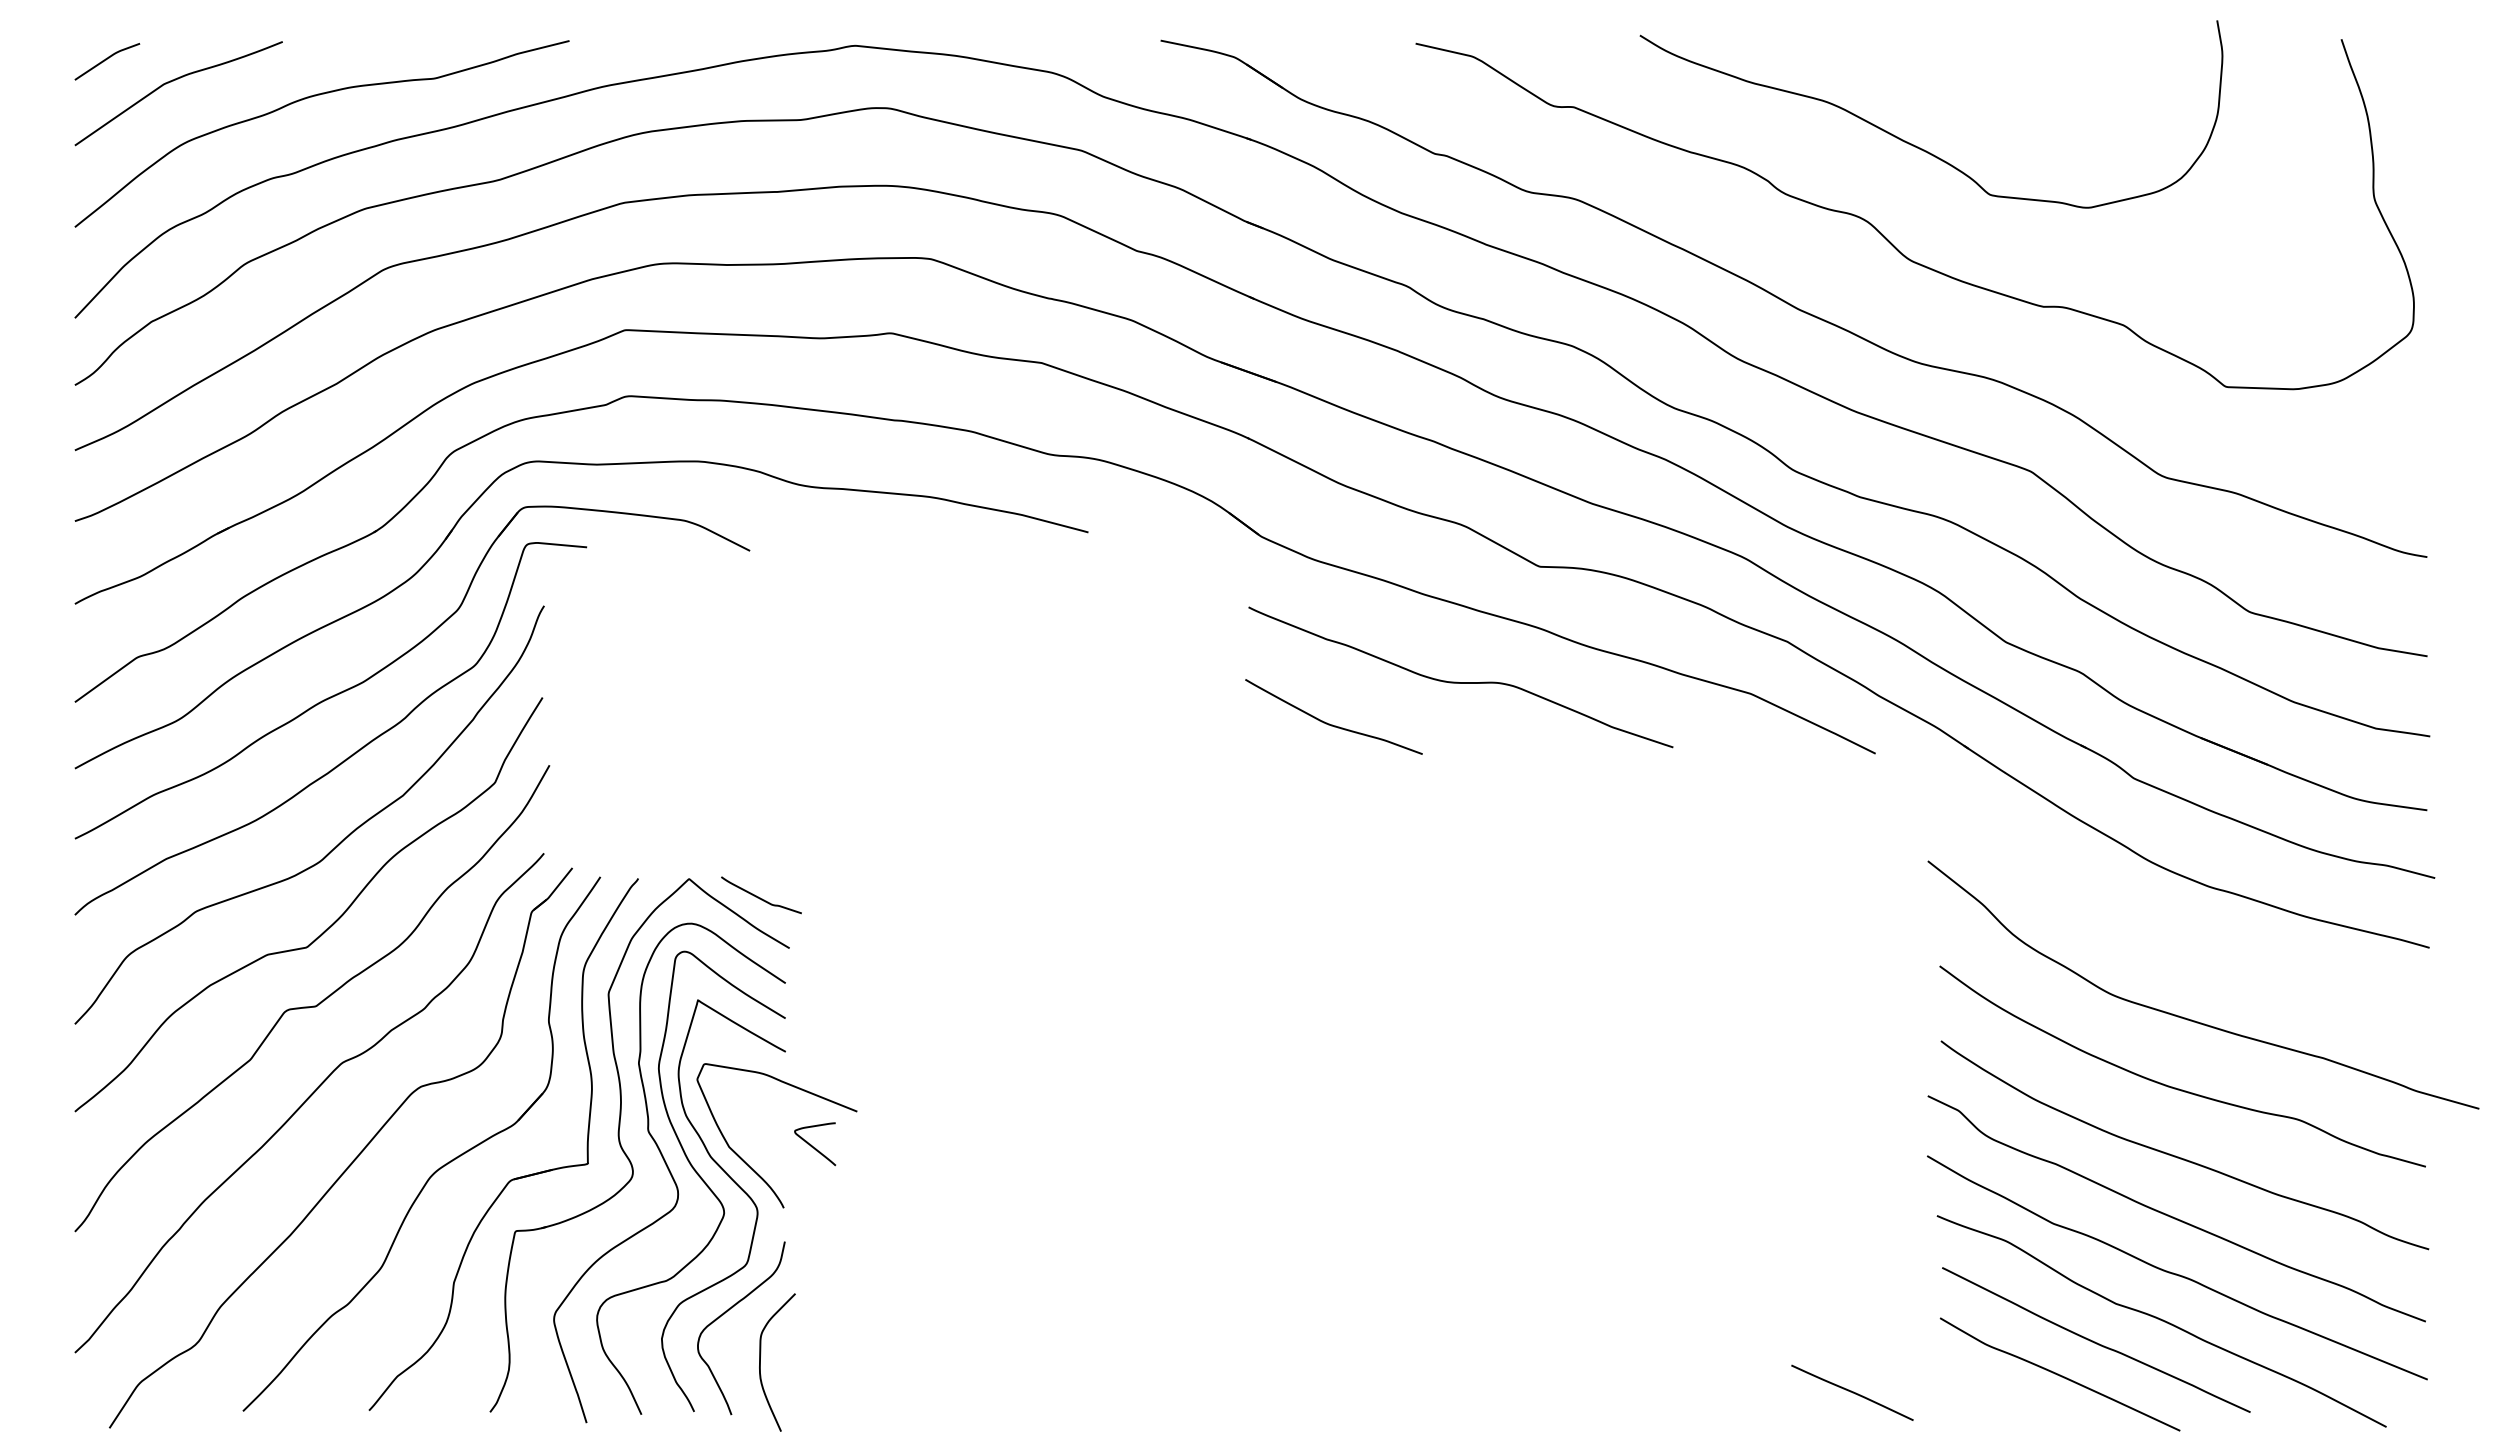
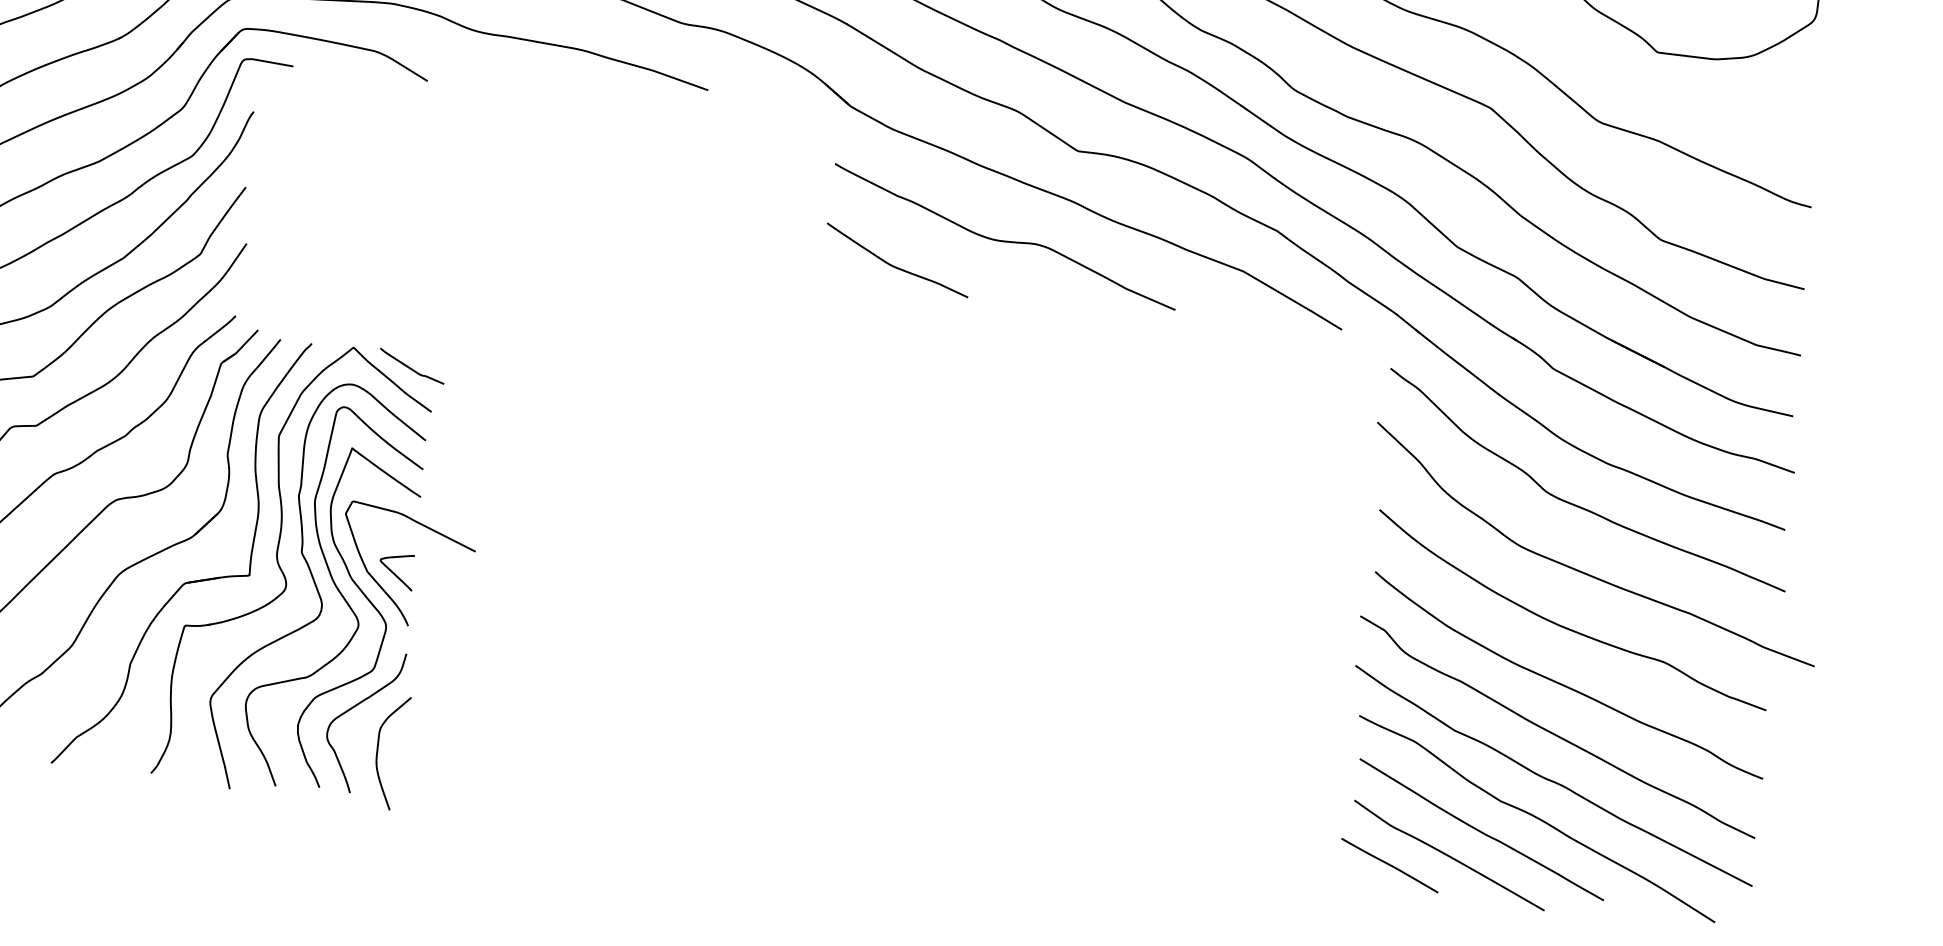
curve: (2179, 940) -> (1579, 505), added
curve: (813, 1146) -> (394, 573), moved
curve: (1852, 1392) -> (1389, 865), moved

